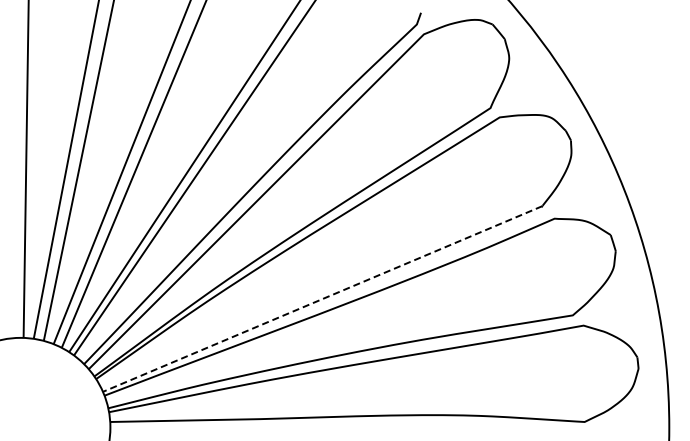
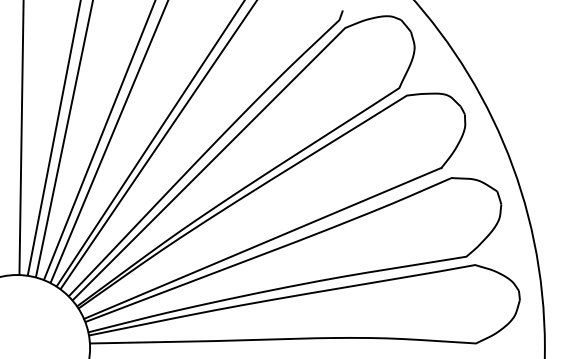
line: (322, 299) -> (262, 243), dashed -> solid

